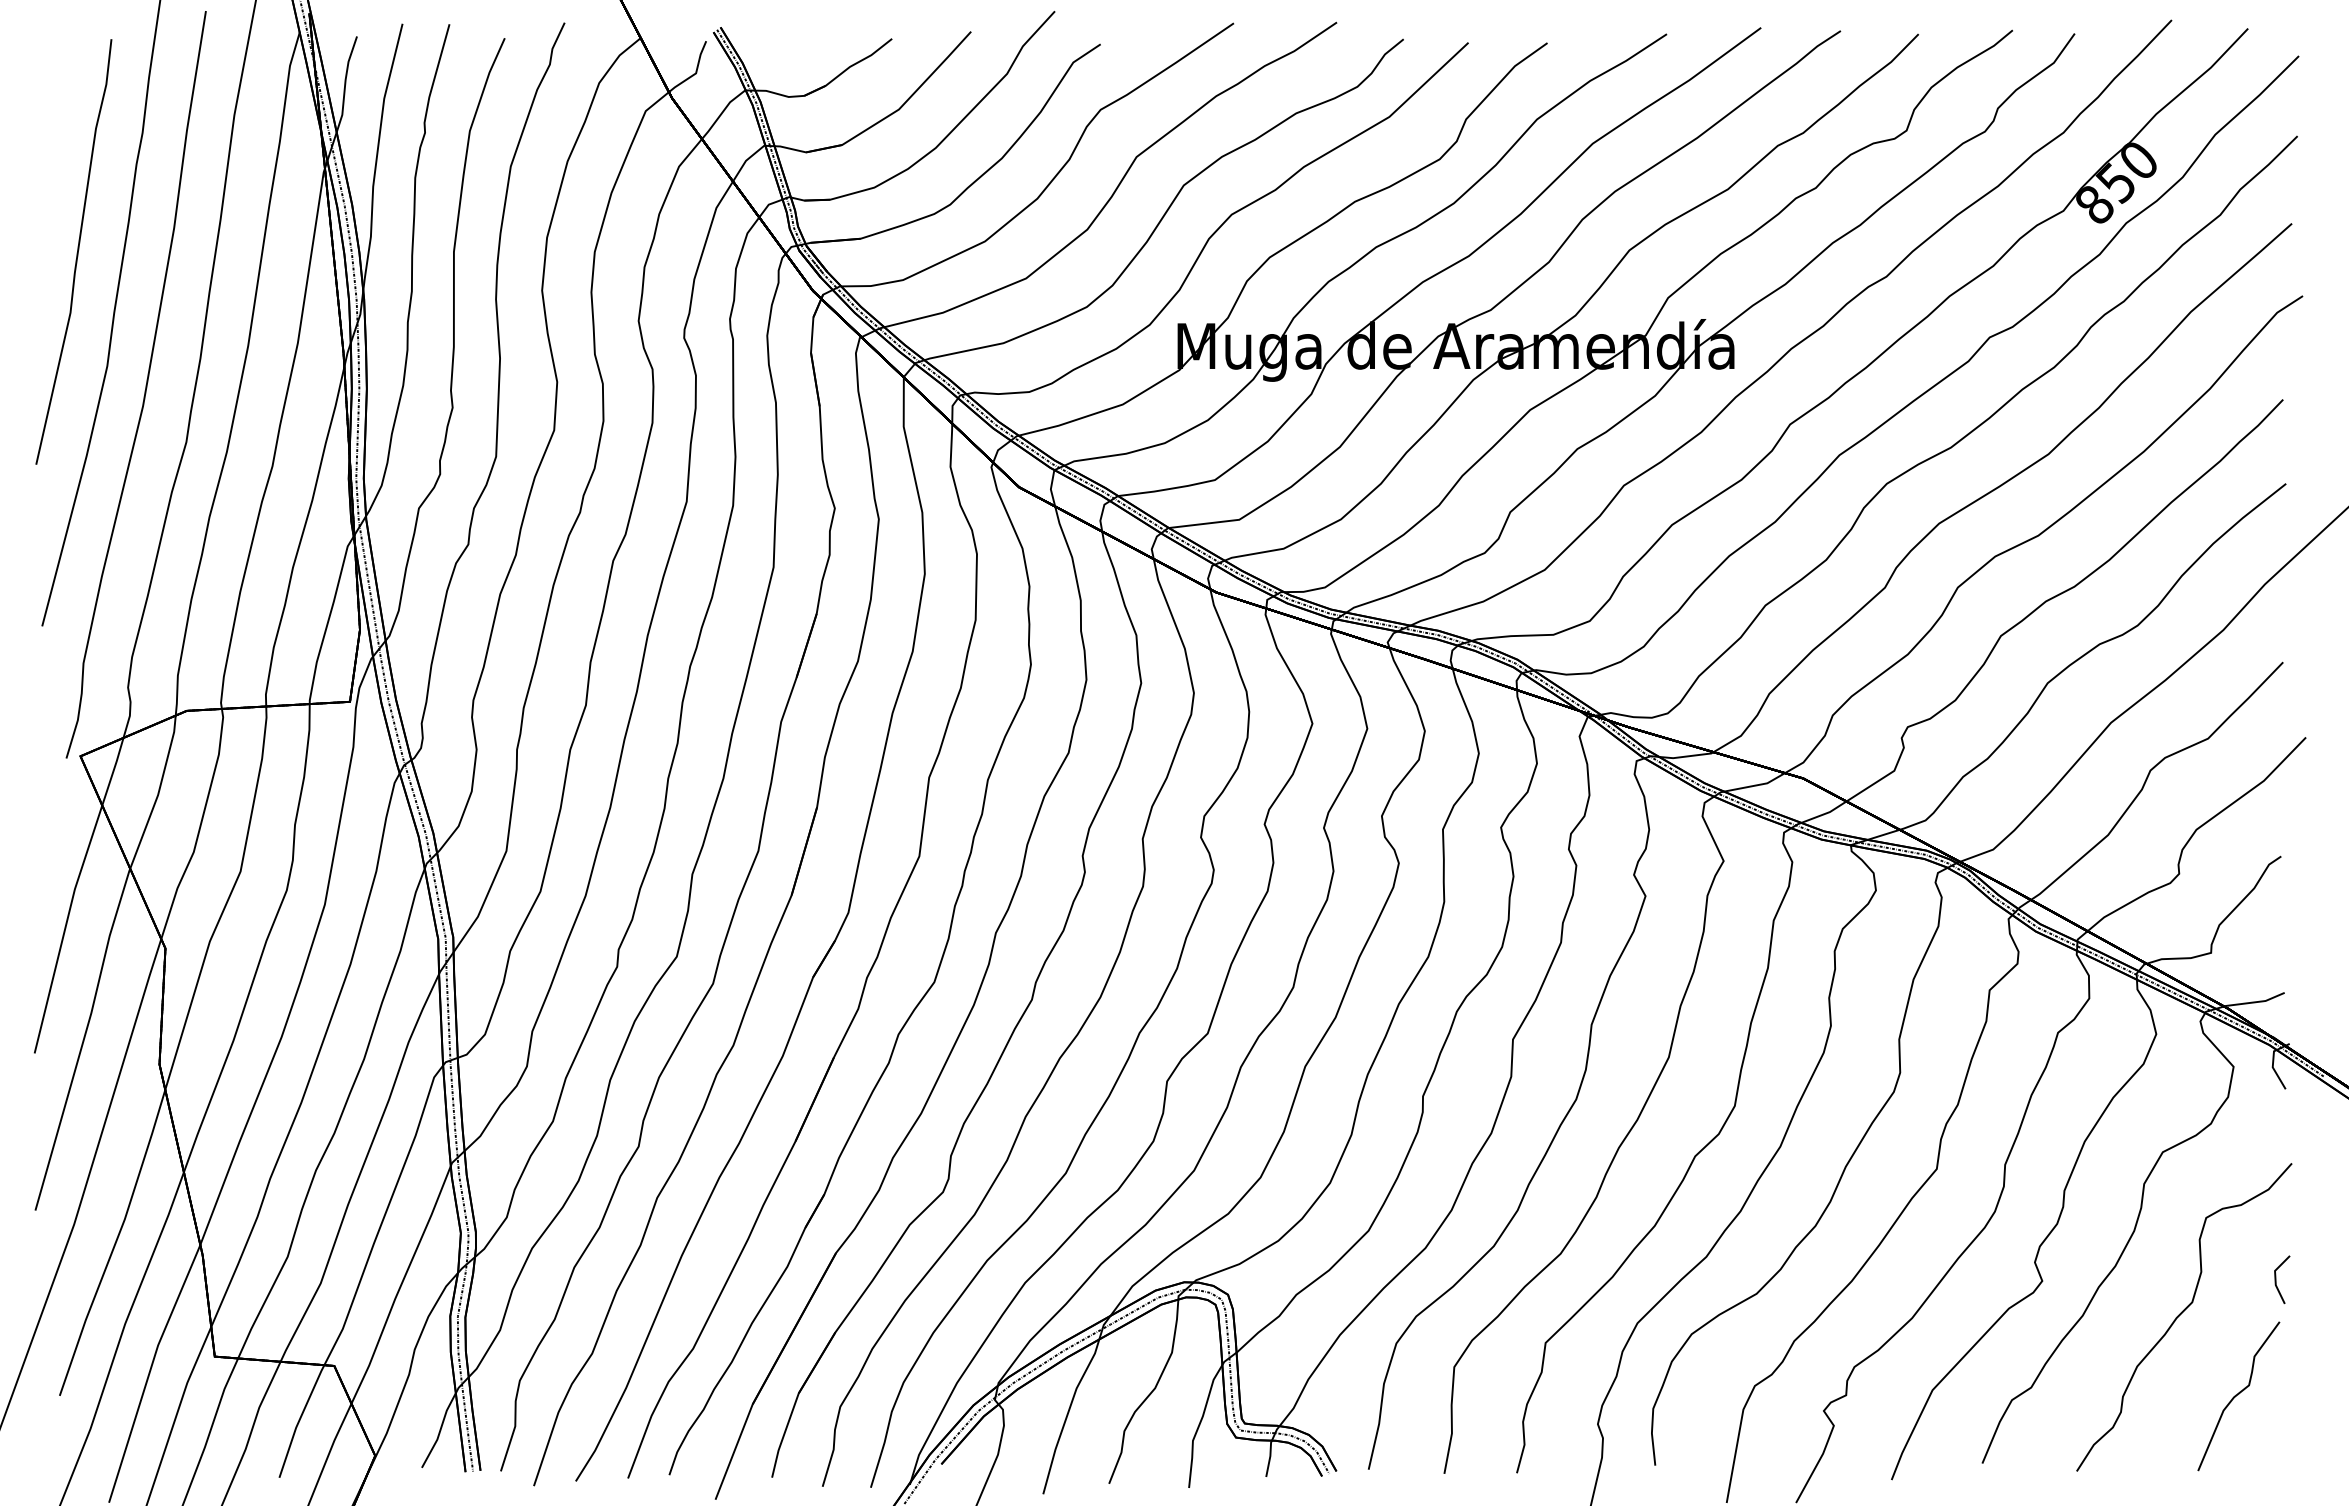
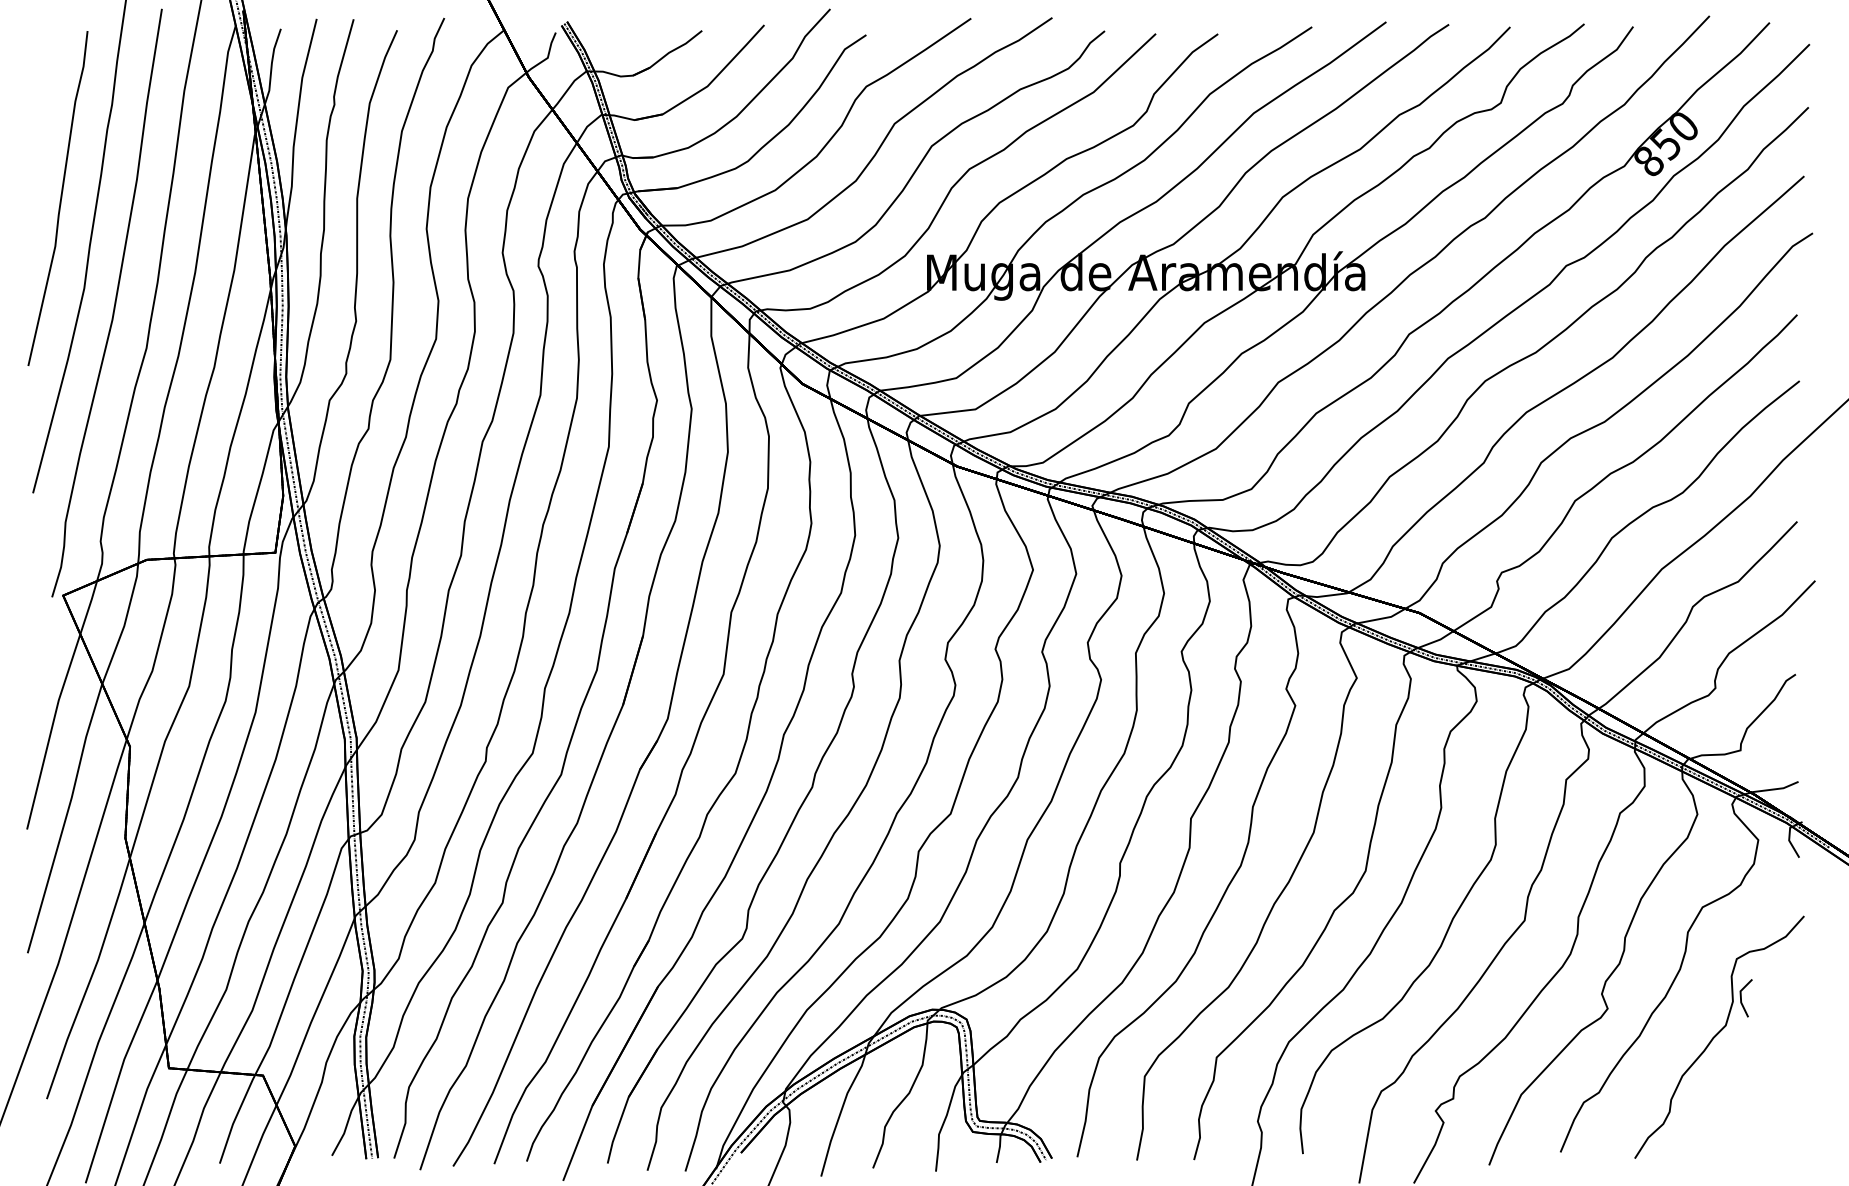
line: (2276, 1279) -> (1741, 998), moved
curve: (2237, 1395) -> (1761, 1098), removed

